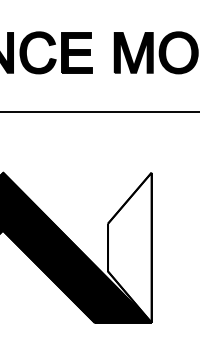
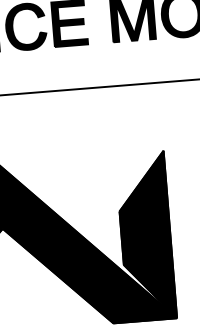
fill: (129, 247) -> (145, 236), added

